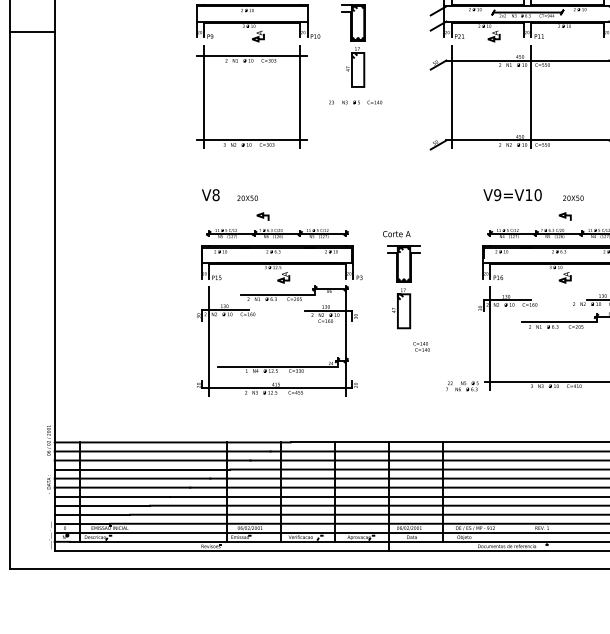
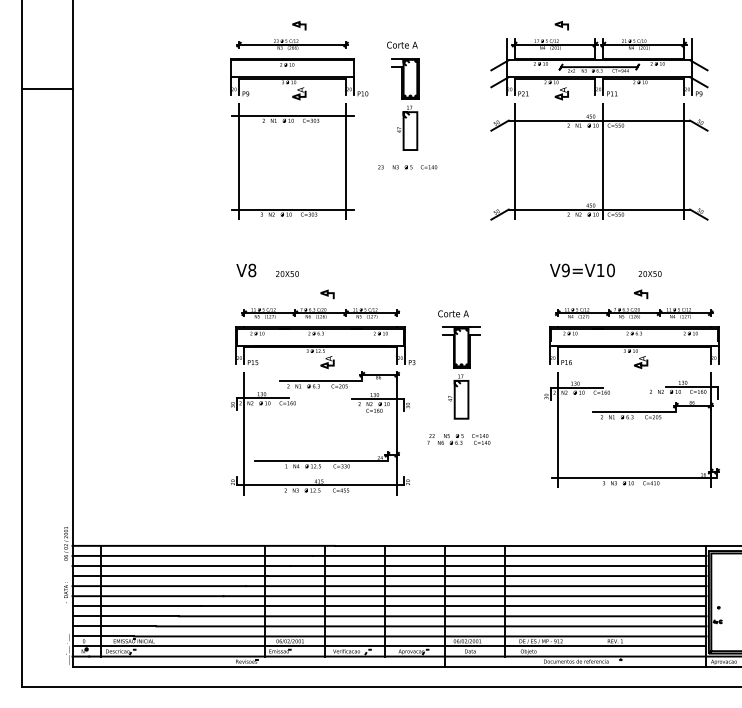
line: (604, 96) -> (684, 160), added
curve: (262, 216) -> (327, 294), moved
text: (462, 386) -> (445, 439), moved

